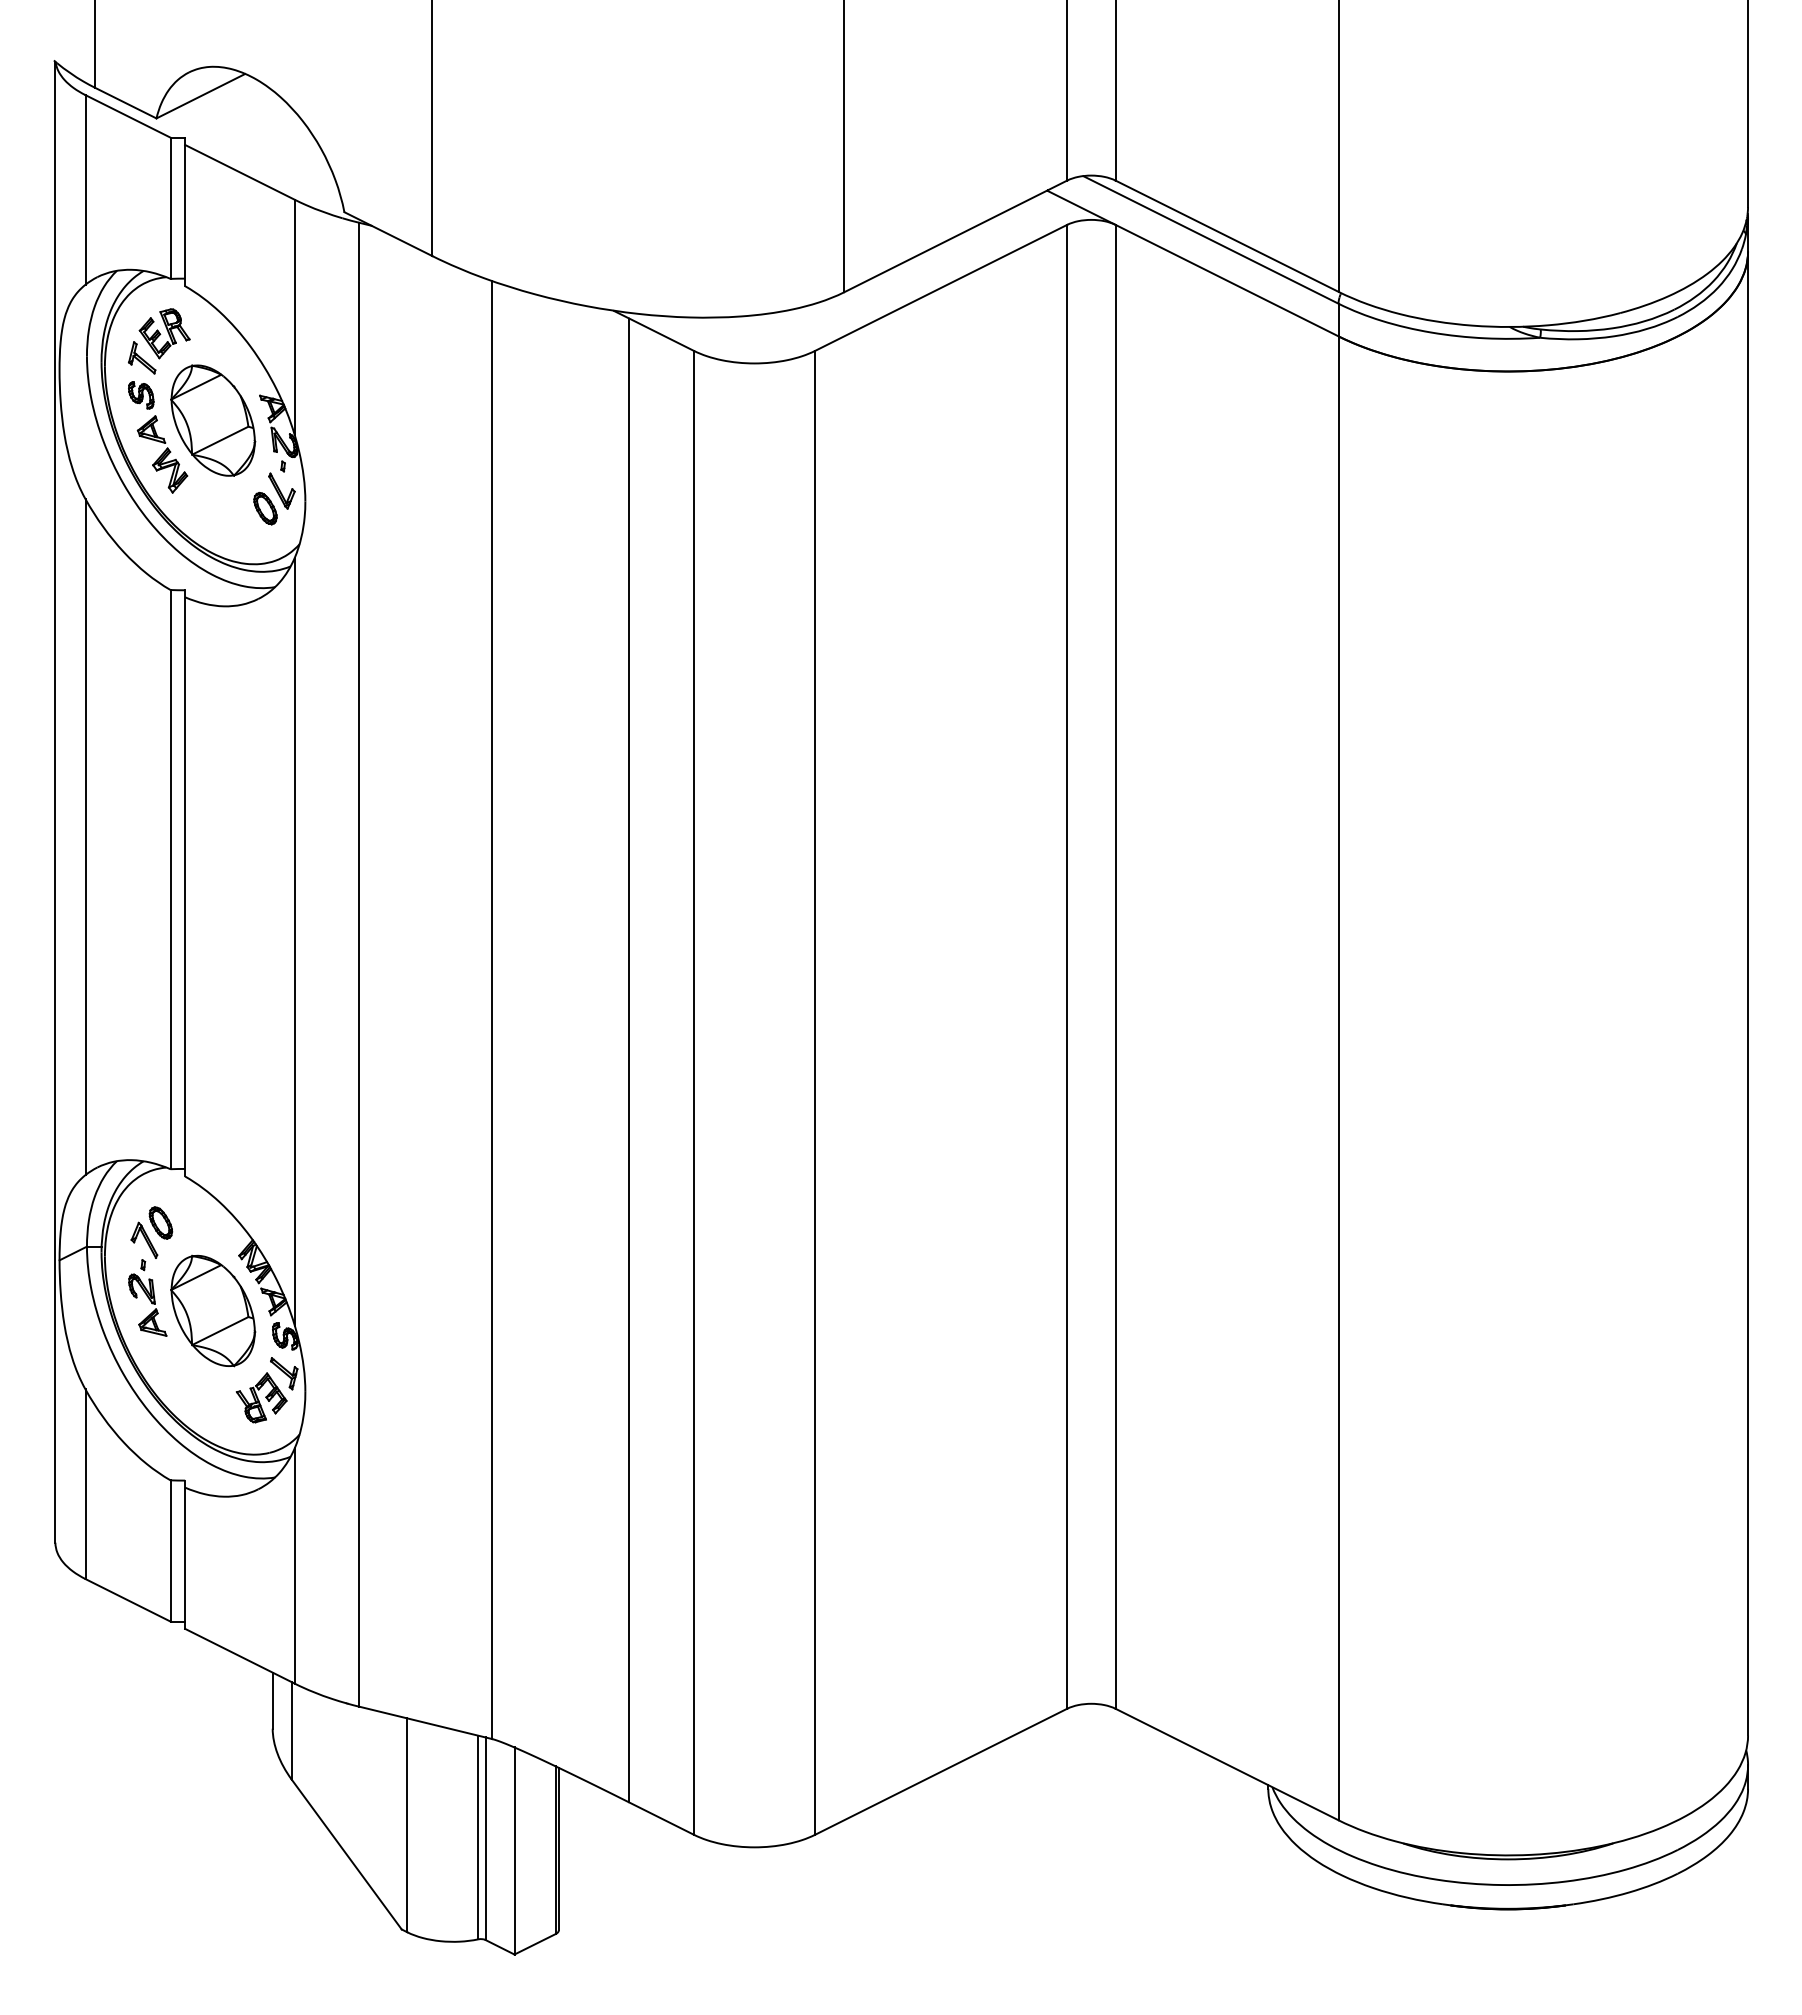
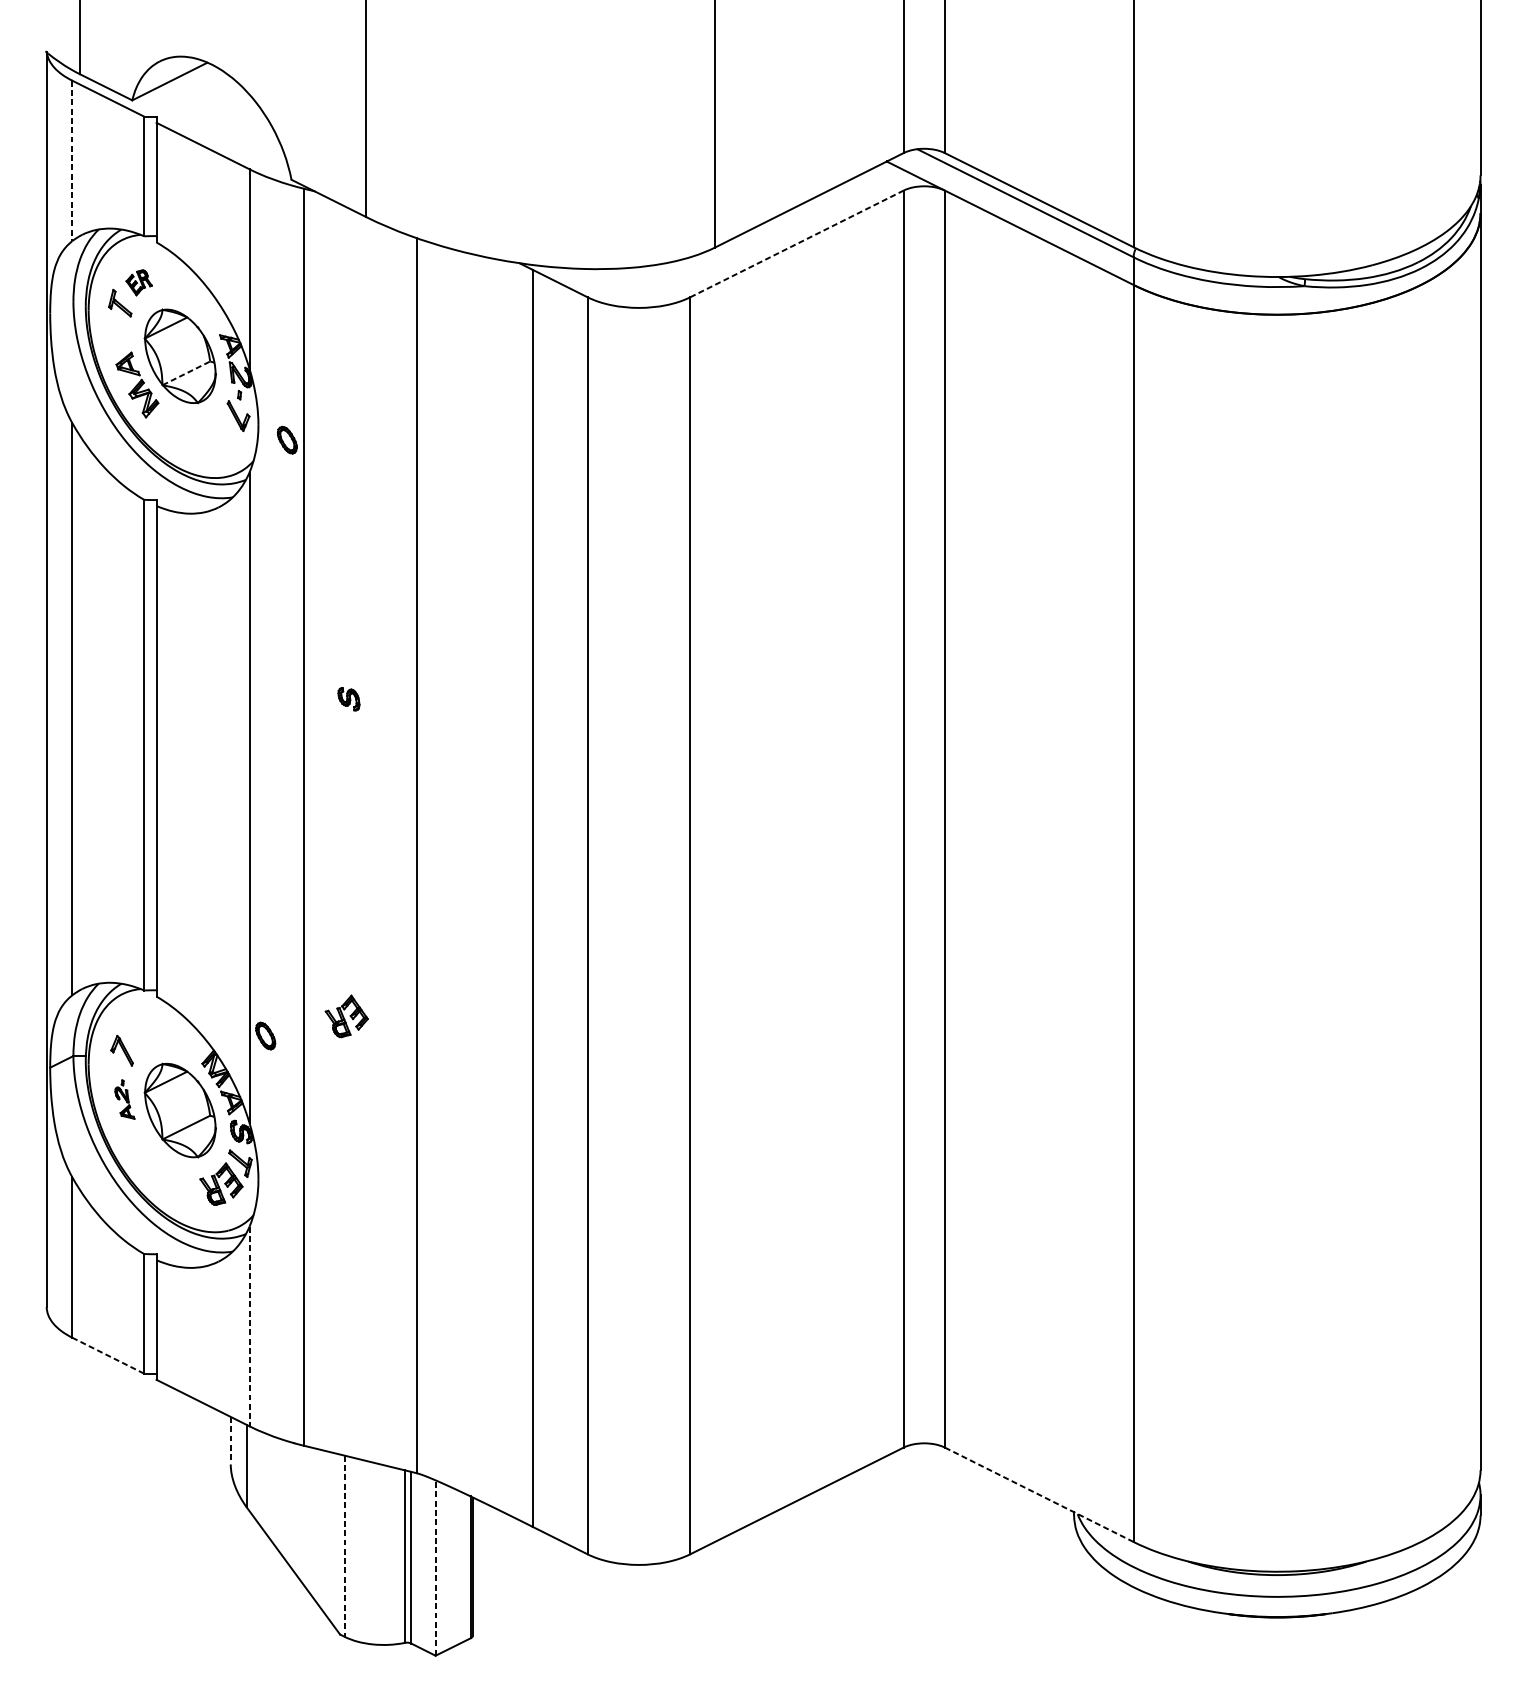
line: (85, 189) -> (72, 160), solid -> dashed
line: (941, 287) -> (797, 243), solid -> dashed
part: (164, 333) -> (139, 282), size x0.6
part: (141, 395) -> (349, 699), moved
line: (220, 440) -> (186, 373), solid -> dashed
part: (265, 508) -> (287, 440), moved
part: (409, 1199) -> (346, 1016), added
part: (160, 1222) -> (265, 1035), moved
part: (147, 1297) -> (124, 1099), size x0.6
line: (294, 1565) -> (249, 1326), solid -> dashed
line: (128, 1600) -> (108, 1355), solid -> dashed
line: (272, 1701) -> (230, 1441), solid -> dashed
line: (1227, 1764) -> (1039, 1494), solid -> dashed
line: (407, 1825) -> (344, 1546), solid -> dashed
line: (514, 1851) -> (435, 1568), solid -> dashed

